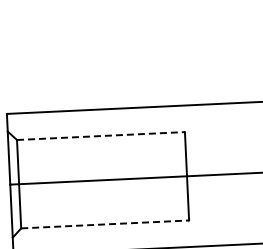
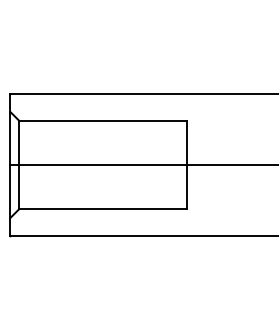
line: (101, 135) -> (103, 120), dashed -> solid
line: (105, 224) -> (103, 209), dashed -> solid

